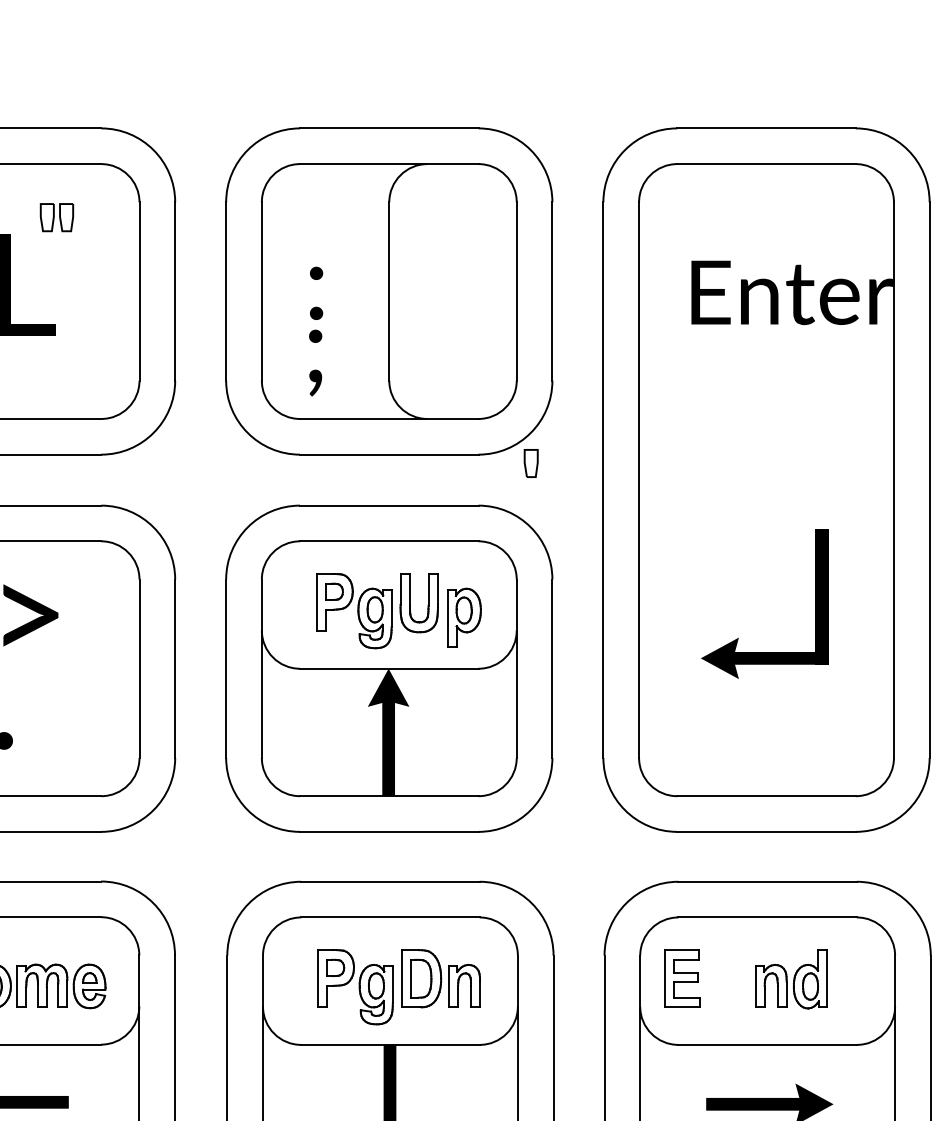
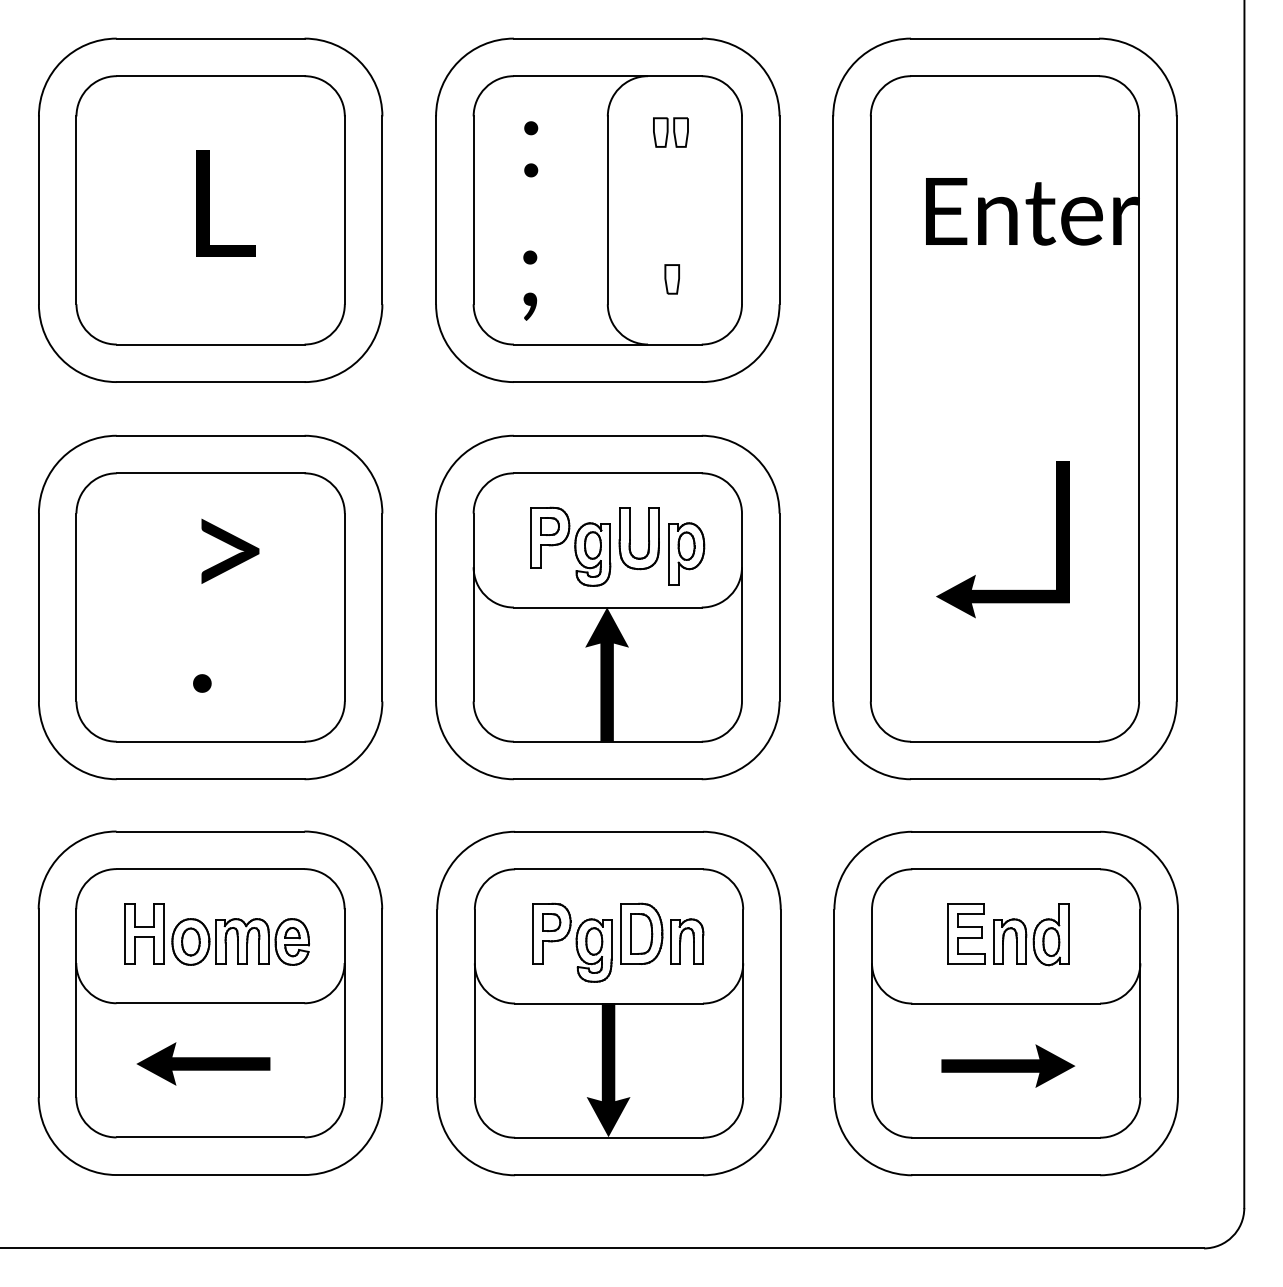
part: (56, 217) -> (670, 132), moved
text: (316, 293) -> (531, 149), moved
part: (530, 463) -> (671, 279), moved
part: (682, 978) -> (966, 933), moved

